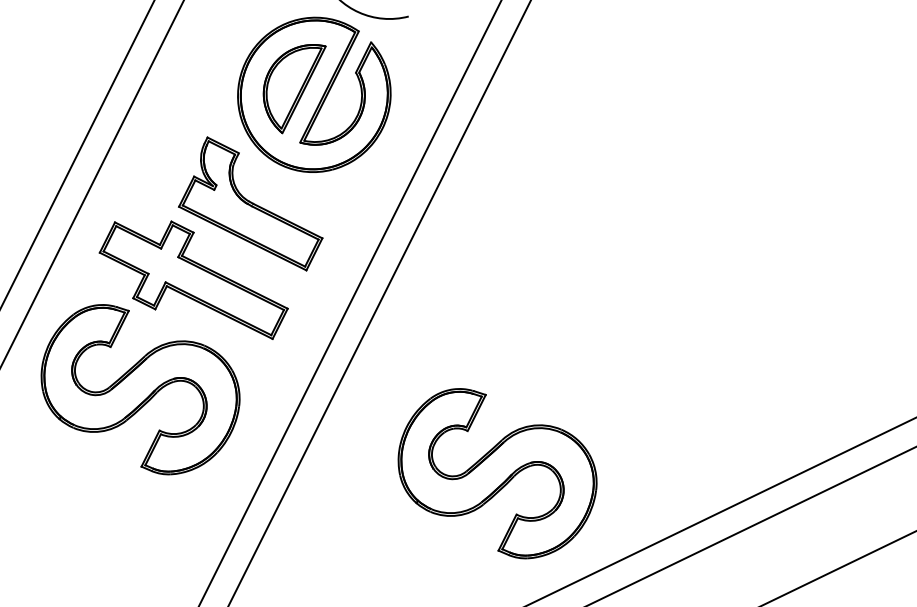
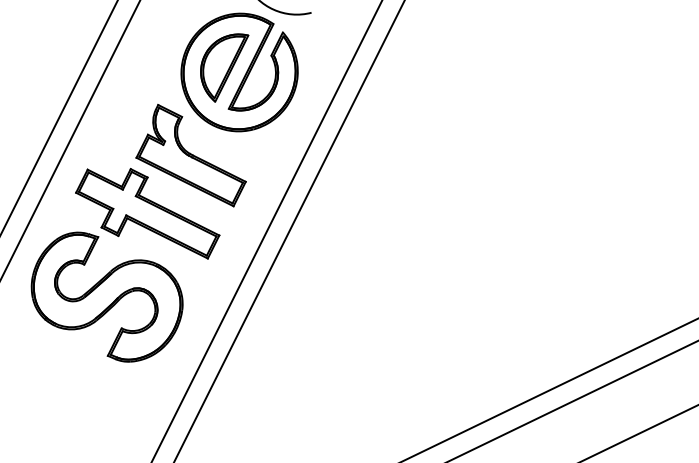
part: (497, 473) -> (379, 361), removed

